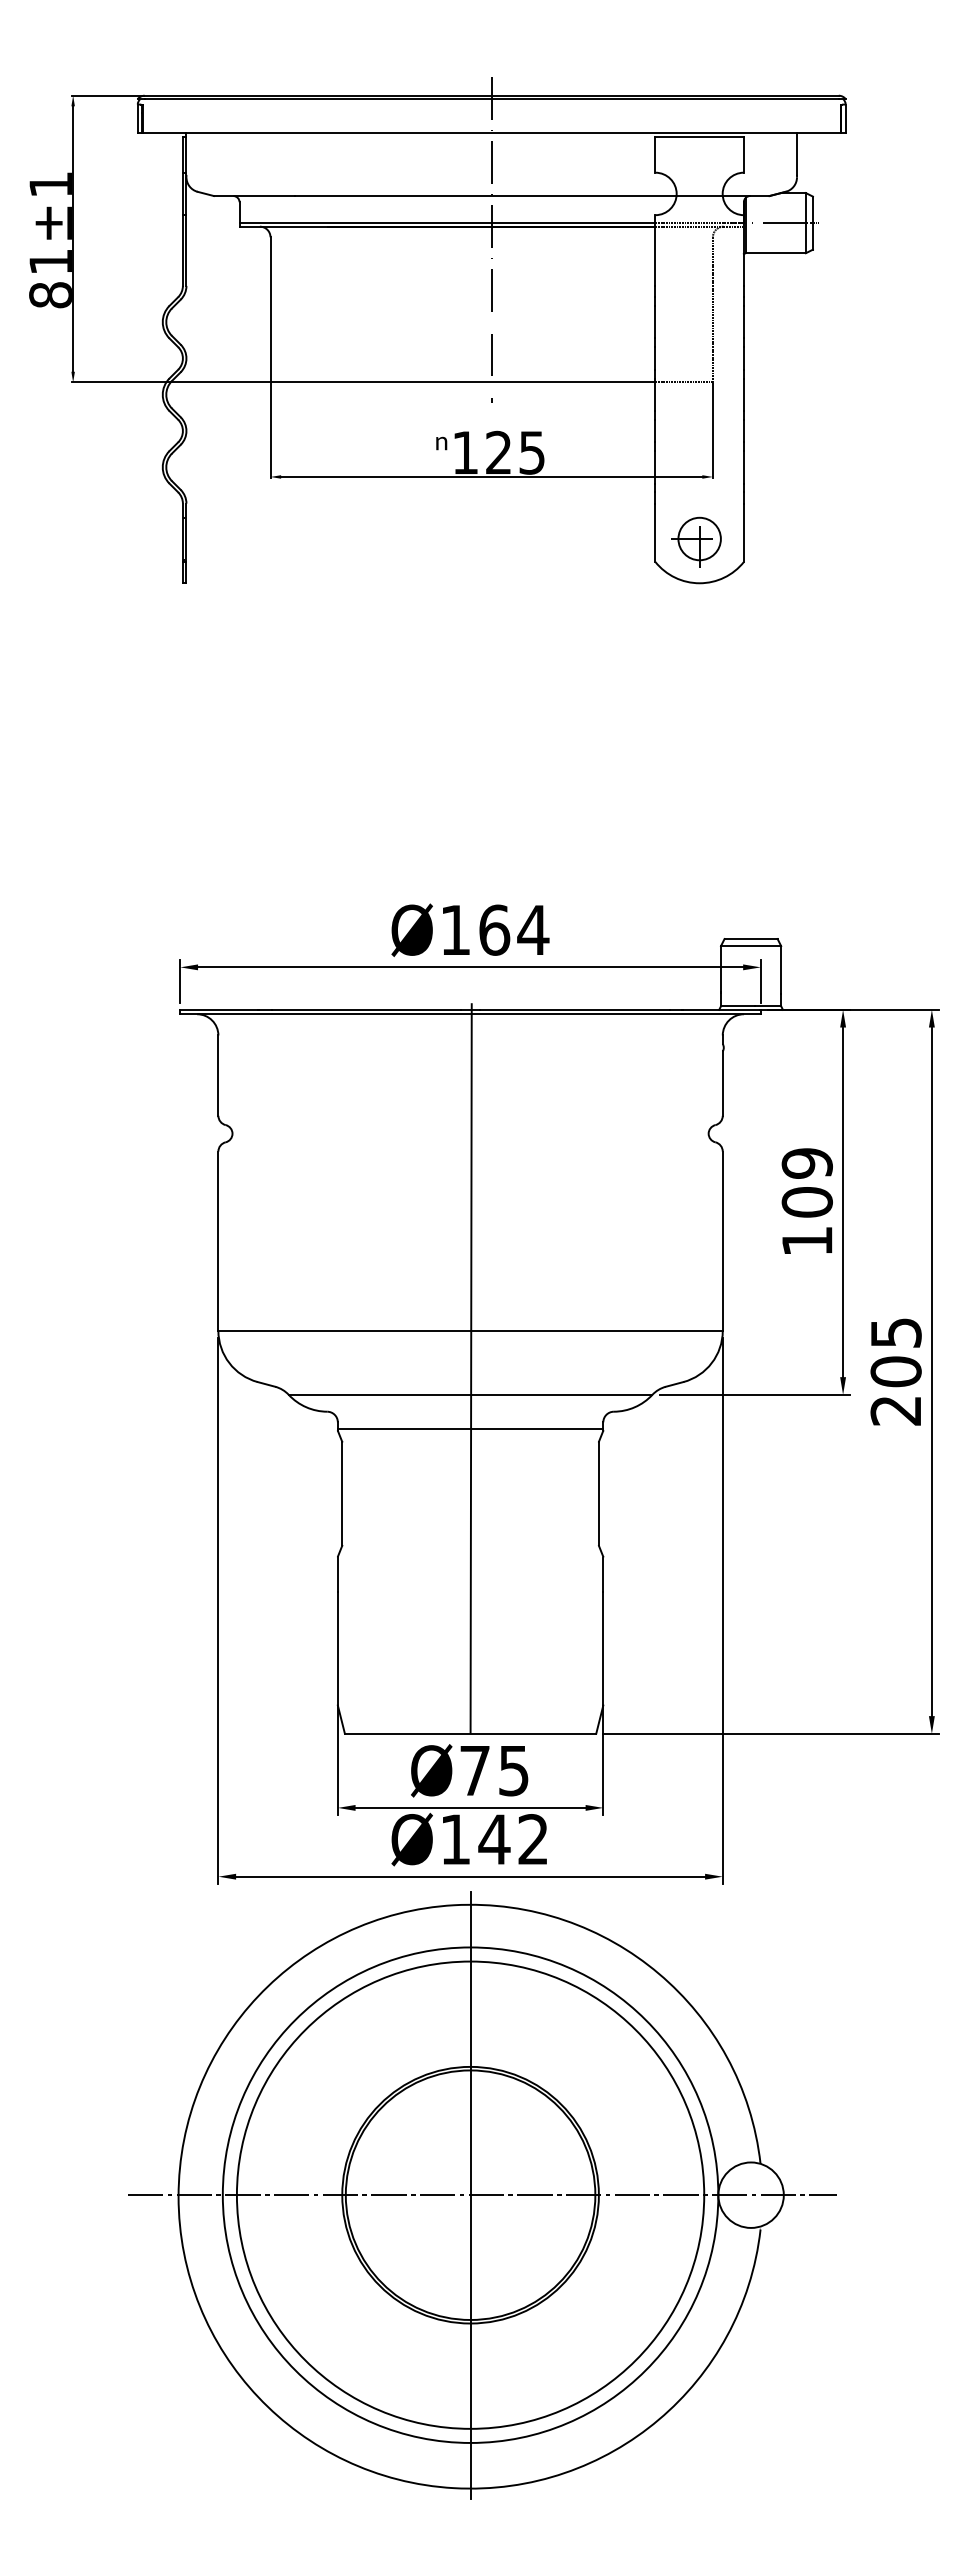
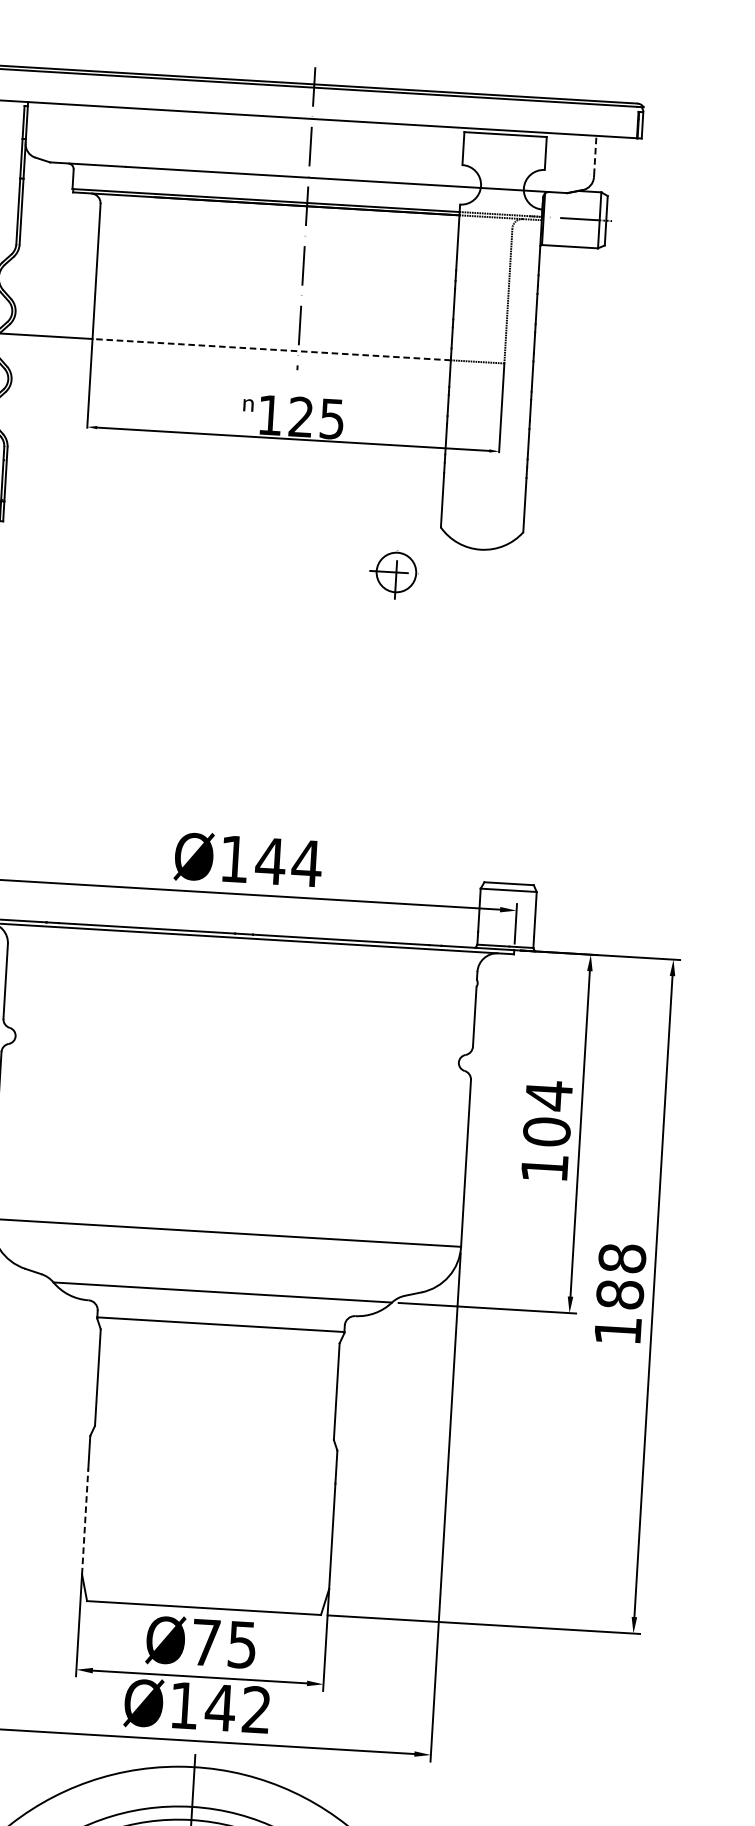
line: (797, 153) -> (595, 155), solid -> dashed
line: (462, 382) -> (271, 349), solid -> dashed
part: (696, 541) -> (393, 574), moved
text: (494, 929) -> (270, 860), Ø164 -> Ø144
text: (806, 1163) -> (548, 1095), 109 -> 104
line: (470, 1368) -> (224, 1267), removed
text: (895, 1371) -> (619, 1294), 205 -> 188
line: (337, 1648) -> (84, 1521), solid -> dashed

